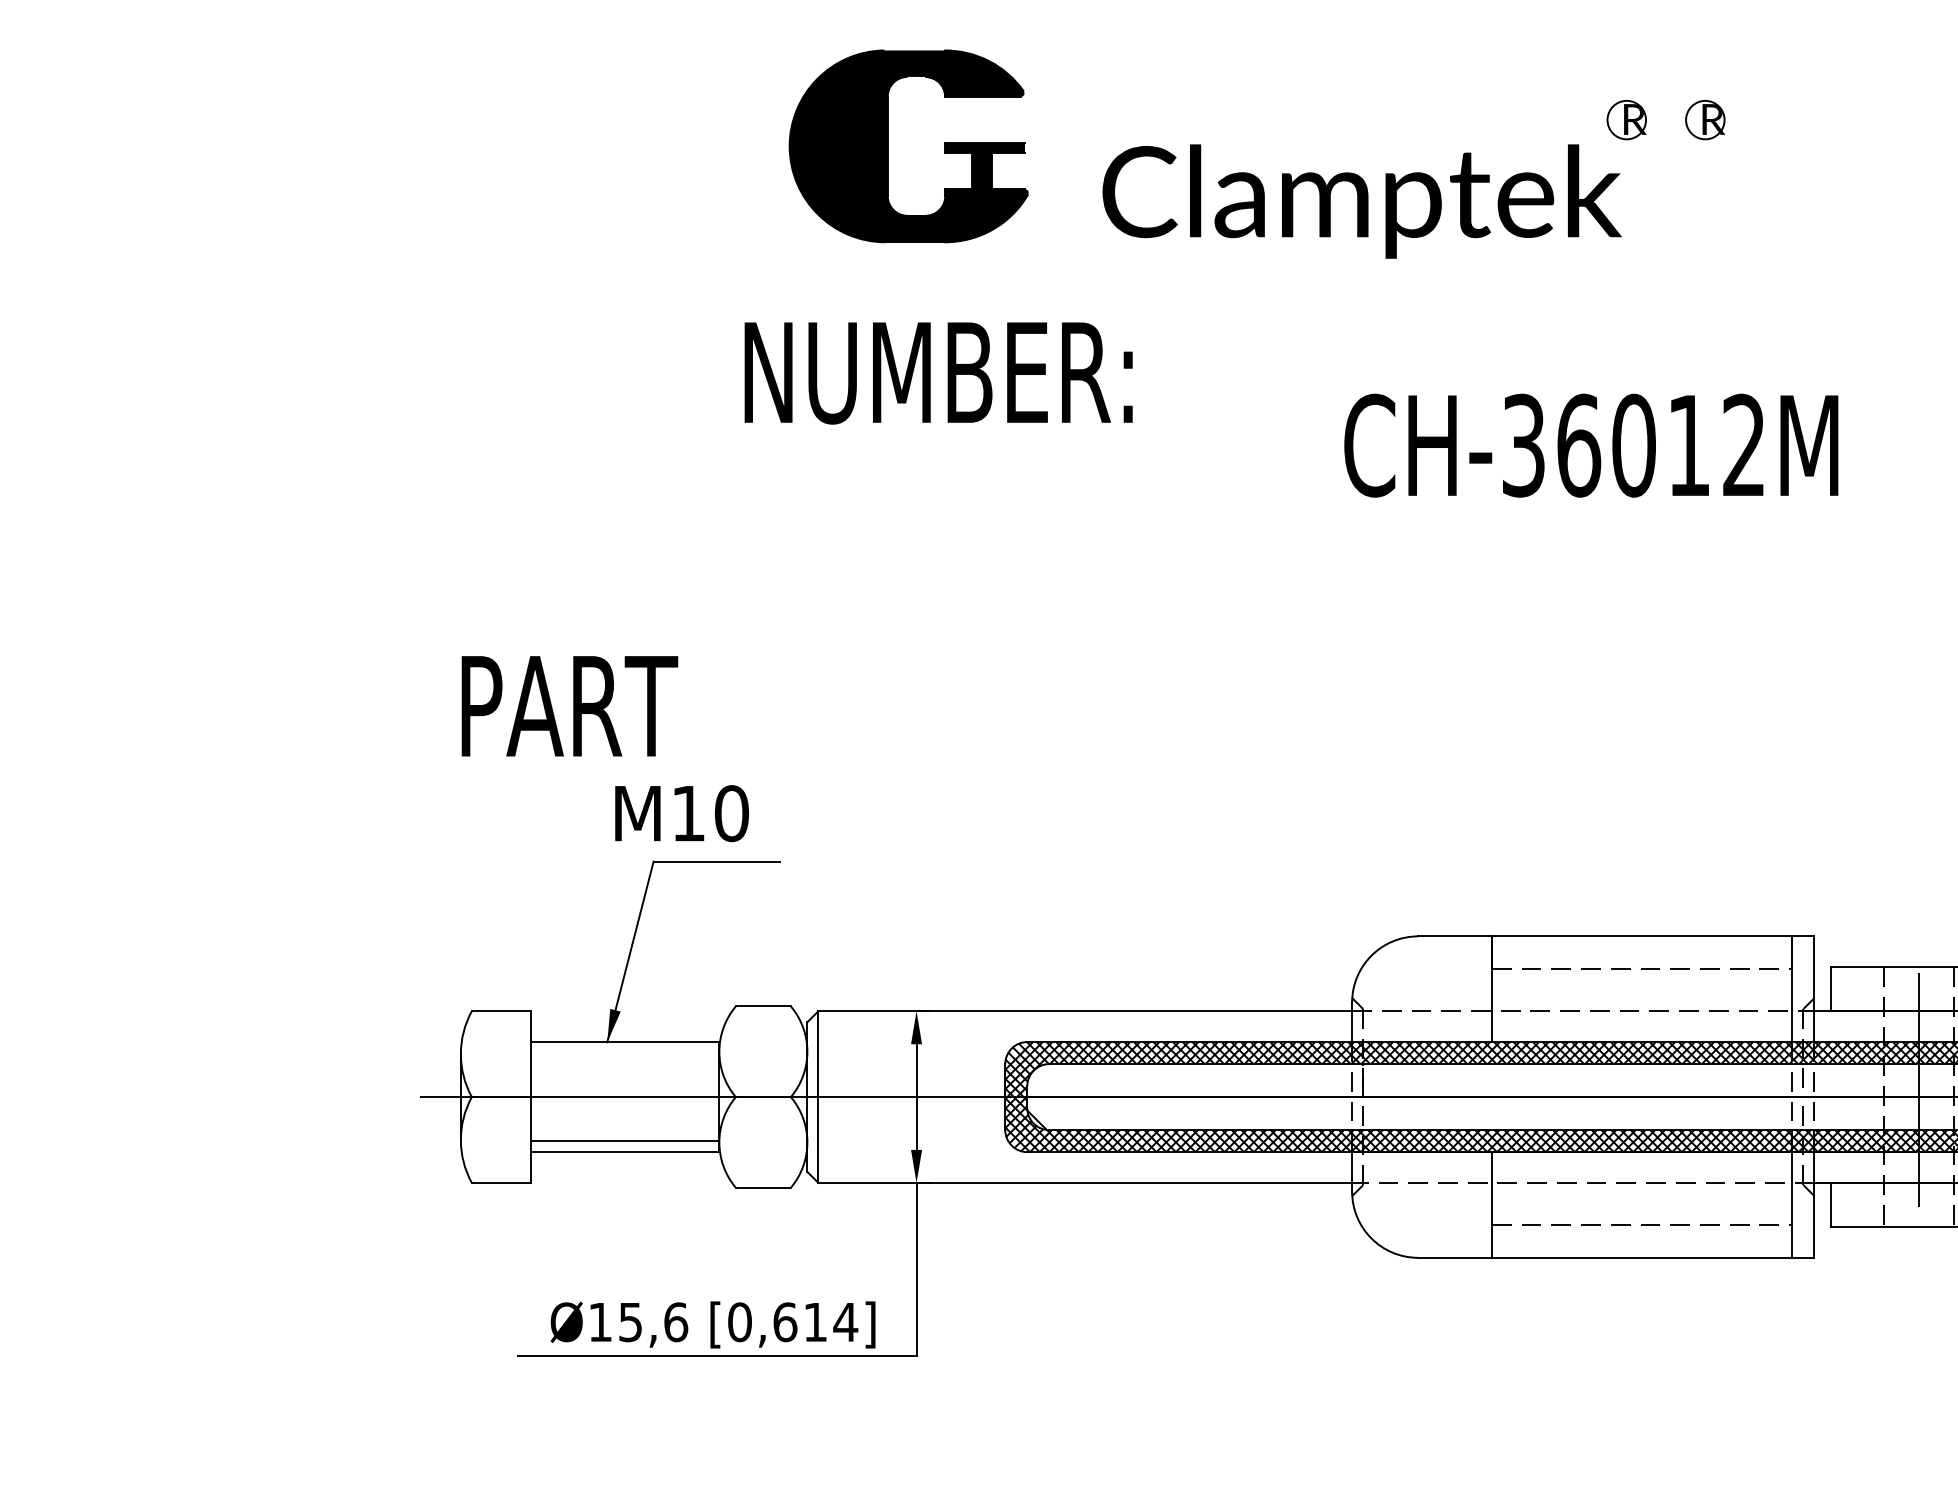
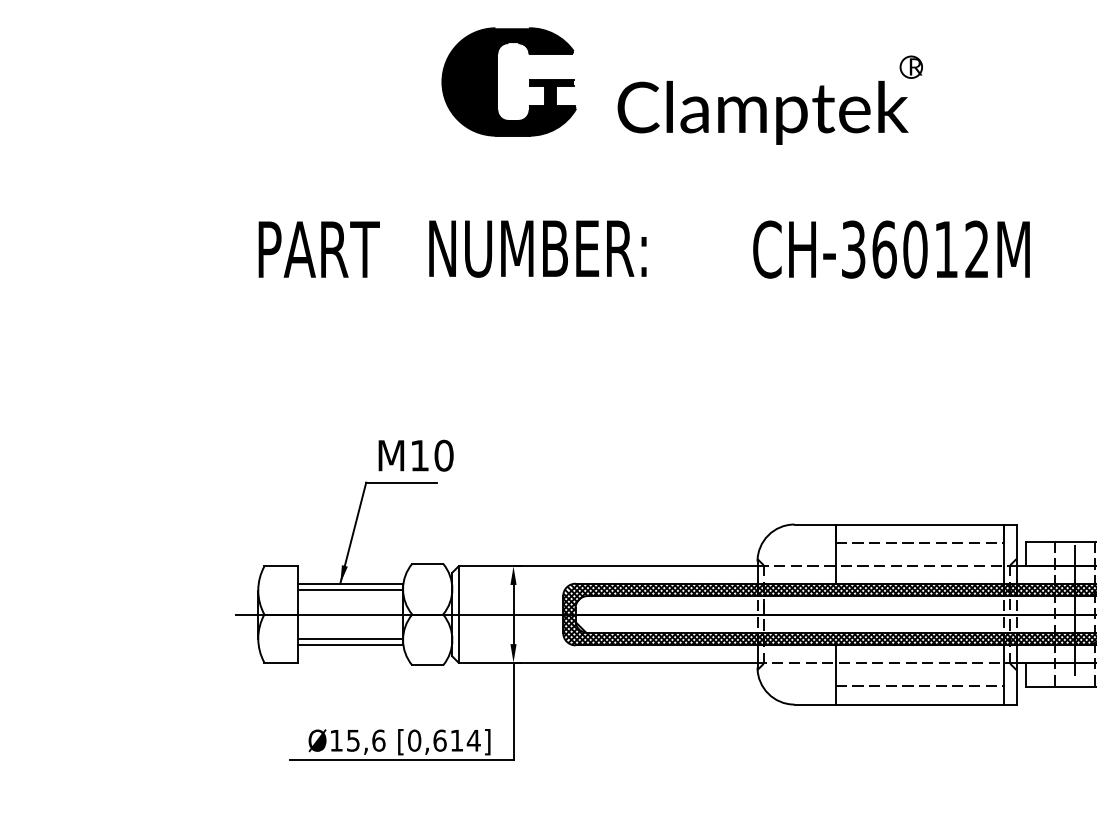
part: (1703, 118) -> (954, 66), removed
text: (937, 372) -> (537, 248), moved
text: (568, 706) -> (318, 249), moved
text: (680, 813) -> (415, 455), moved
line: (625, 1052) -> (350, 589), added

